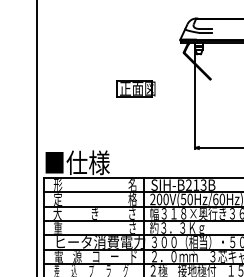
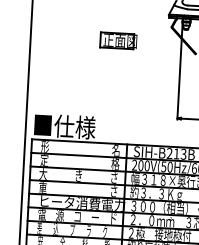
part: (135, 88) -> (118, 40), moved

